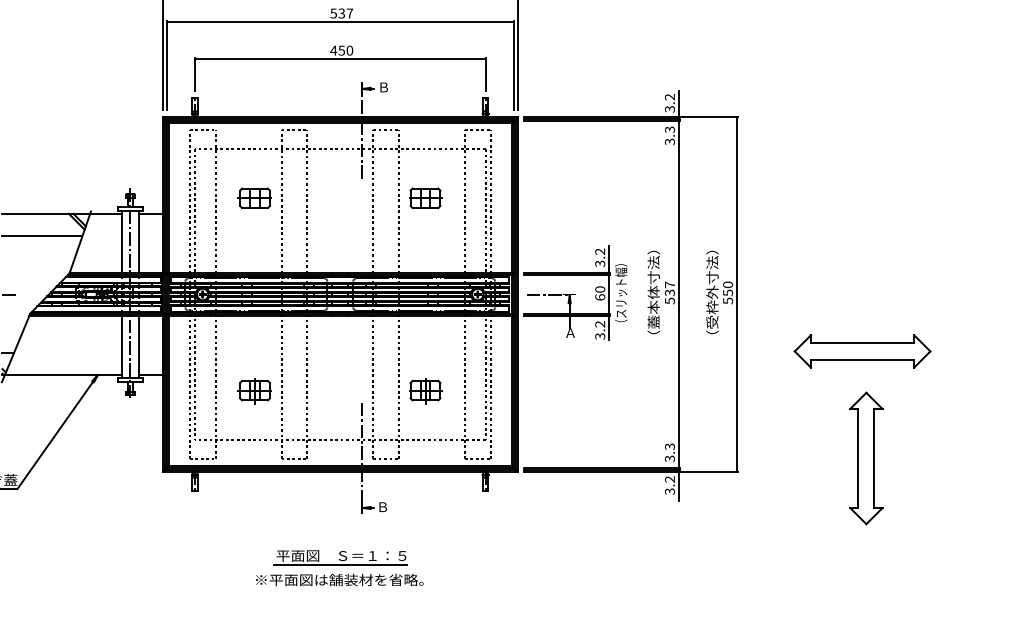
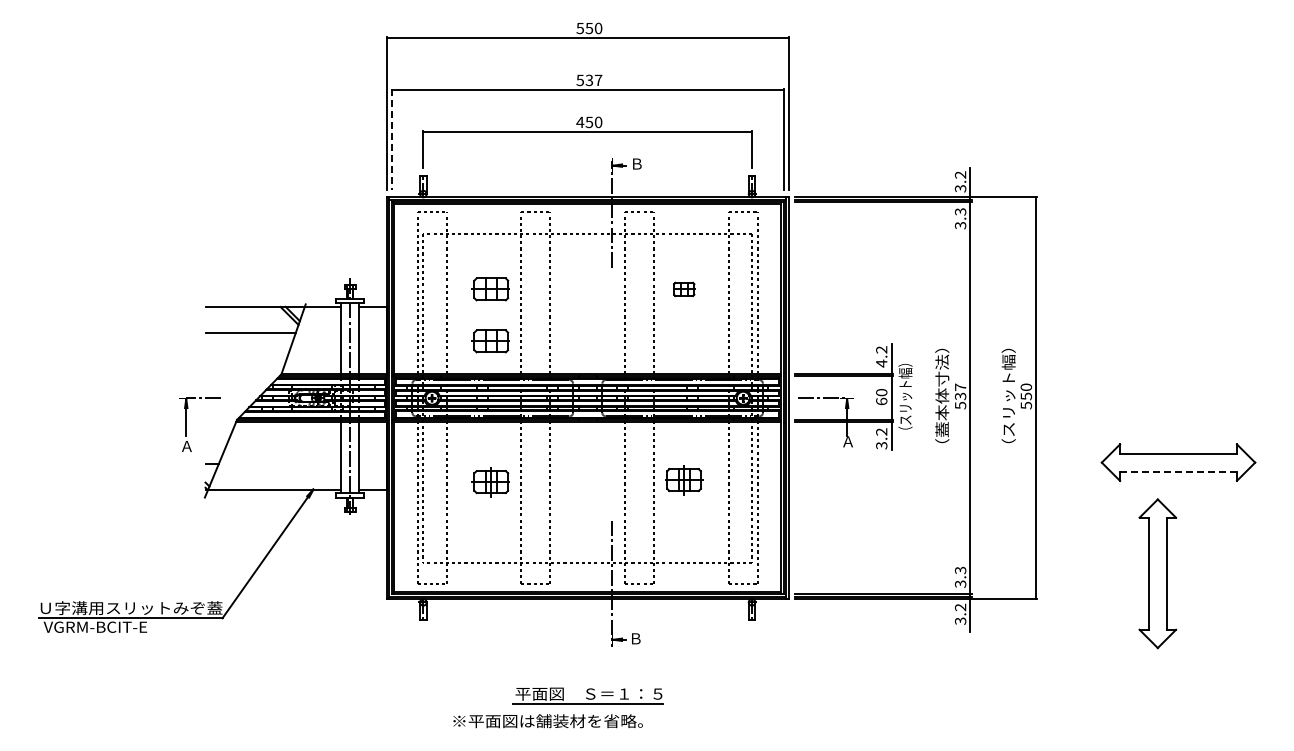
line: (166, 66) -> (391, 140), solid -> dashed
part: (425, 198) -> (684, 289), size x0.6
part: (254, 244) -> (490, 341), added
text: (600, 263) -> (881, 363), 3.2 -> 4.2
text: (712, 292) -> (1008, 395), （受枠外寸法） -> （スリット幅）
line: (863, 359) -> (1179, 471), solid -> dashed
part: (254, 391) -> (490, 482), moved
part: (425, 391) -> (684, 480), moved
part: (866, 458) -> (1157, 573), moved
text: (339, 580) -> (547, 721), moved

